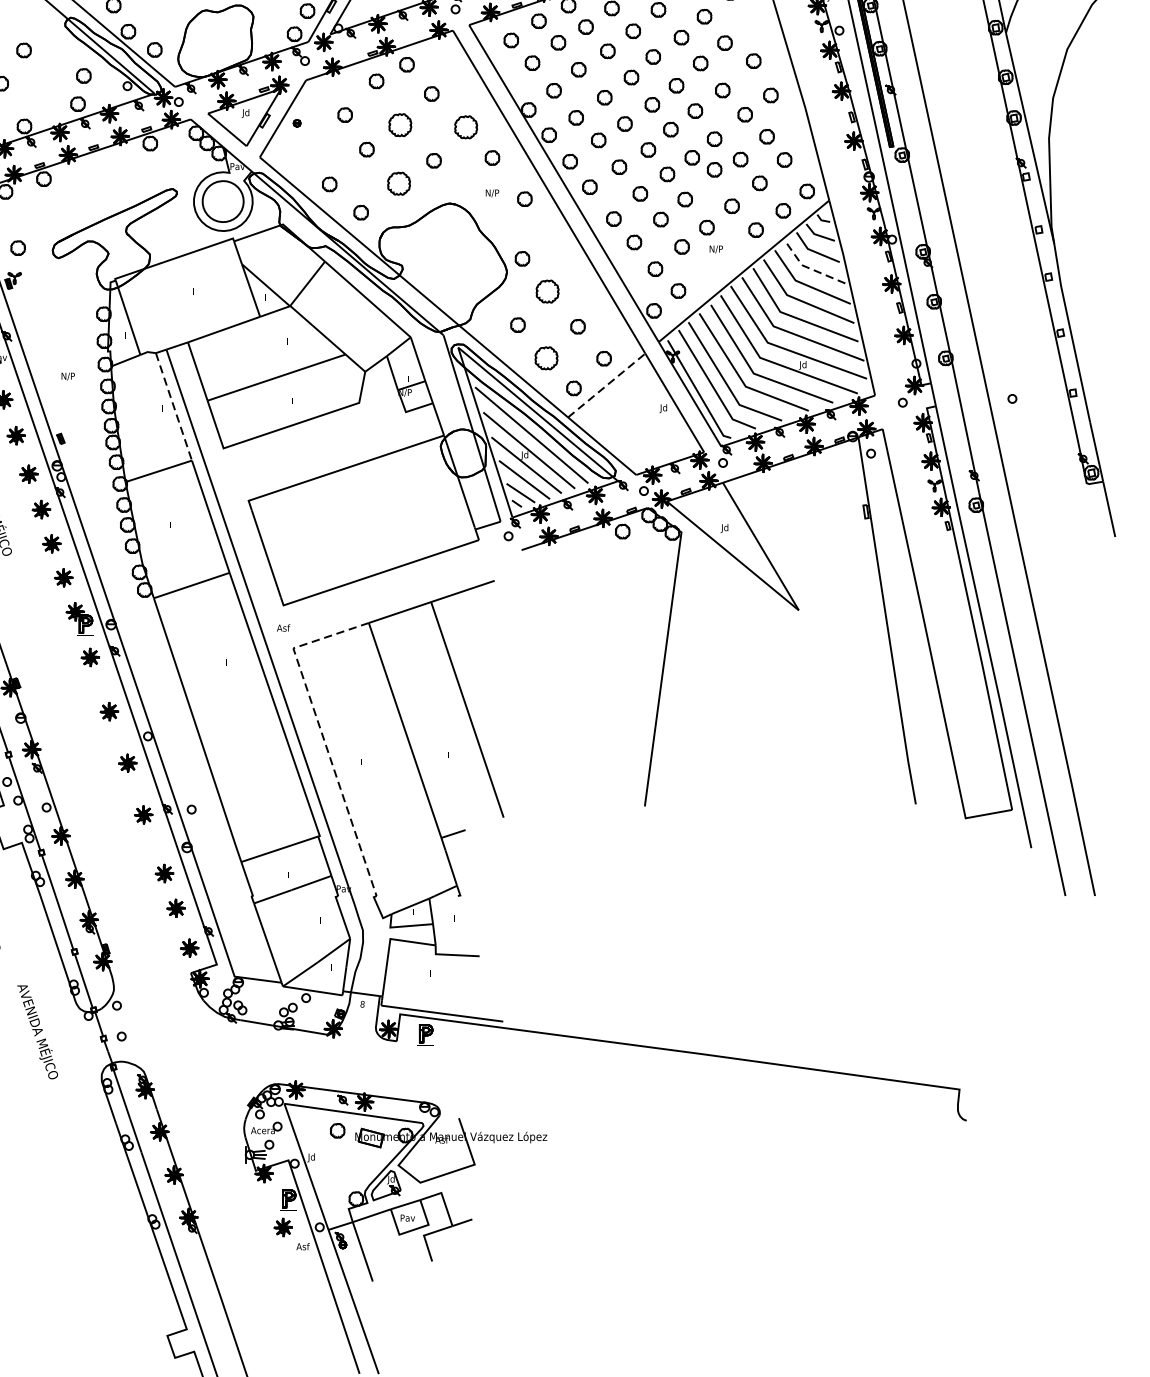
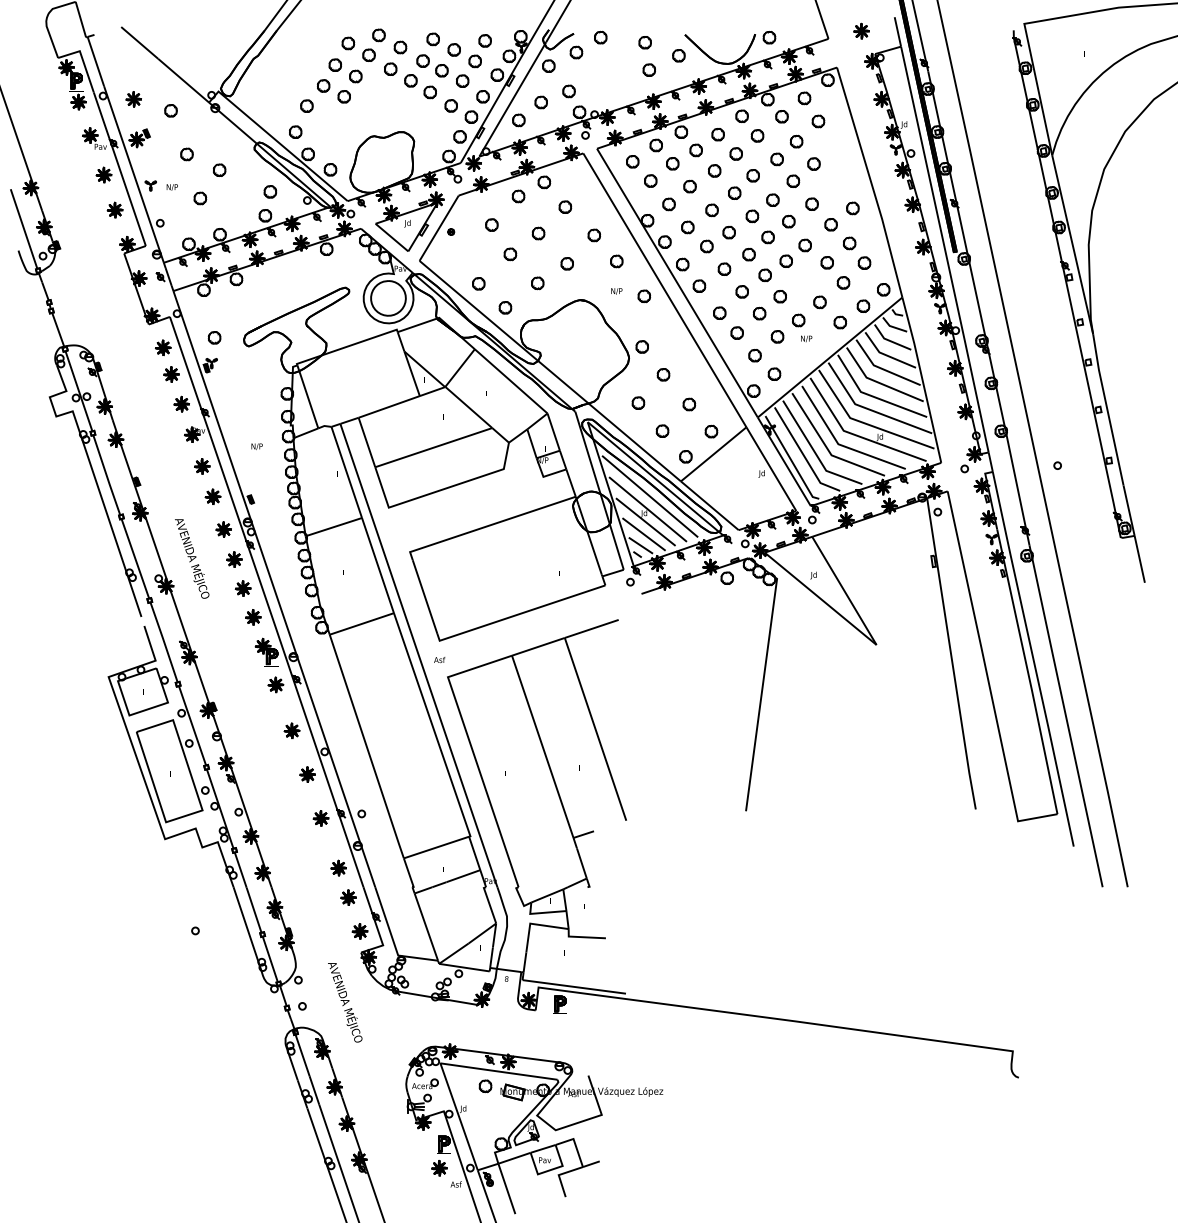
part: (753, 60) -> (838, 178), removed
part: (400, 125) -> (538, 233), size x0.62
part: (464, 127) -> (593, 235), size x0.62
part: (713, 169) -> (804, 271), removed
part: (398, 184) -> (537, 283), size x0.62
line: (809, 268) -> (885, 355), dashed -> solid
part: (547, 291) -> (663, 374), size x0.62
part: (546, 357) -> (662, 430), size x0.62
line: (607, 385) -> (714, 454), dashed -> solid
line: (173, 406) -> (346, 472), dashed -> solid
line: (322, 734) -> (472, 750), dashed -> solid
text: (38, 1032) -> (345, 1002), moved

